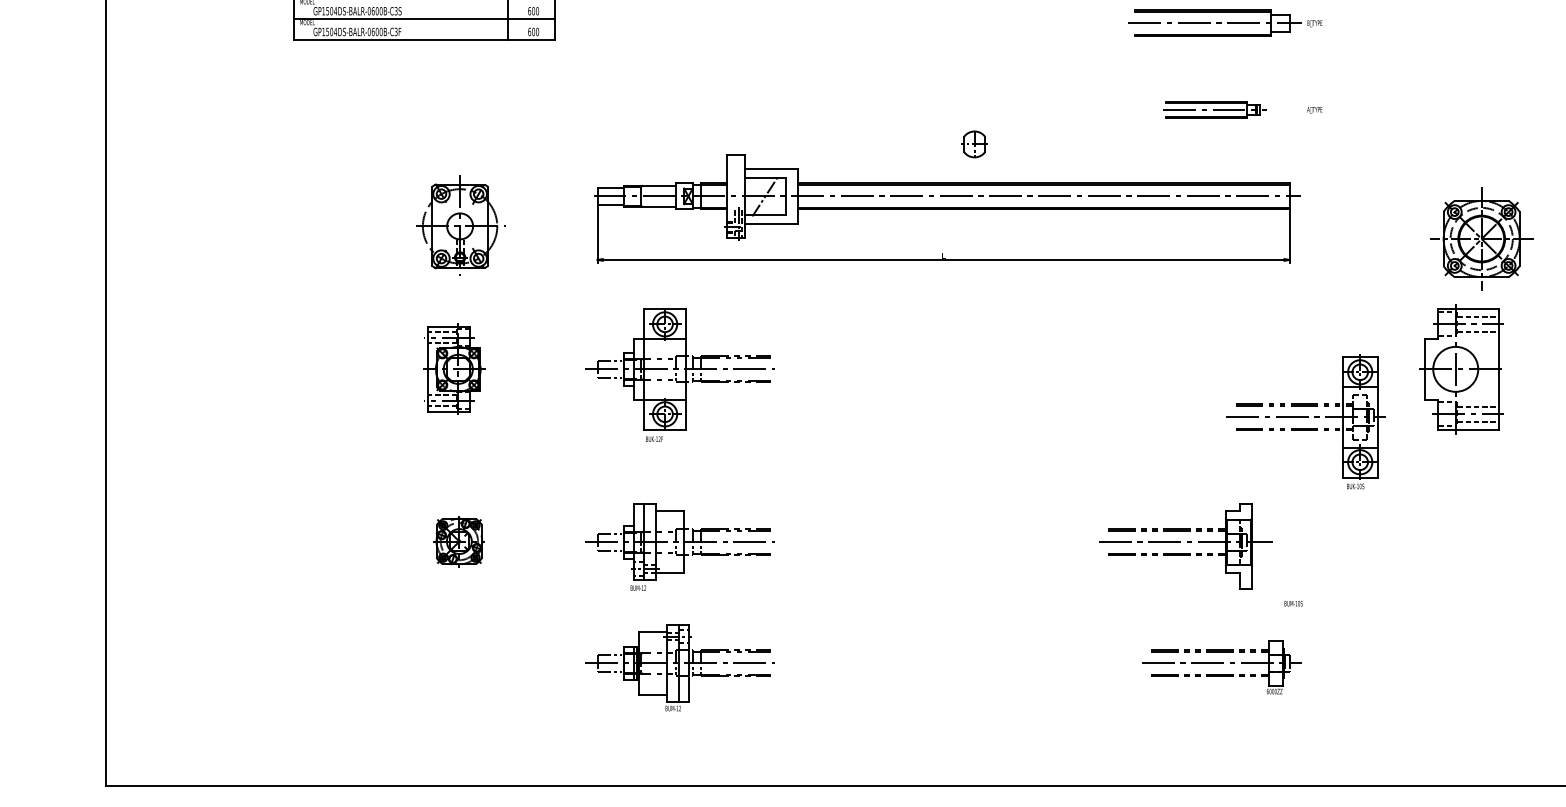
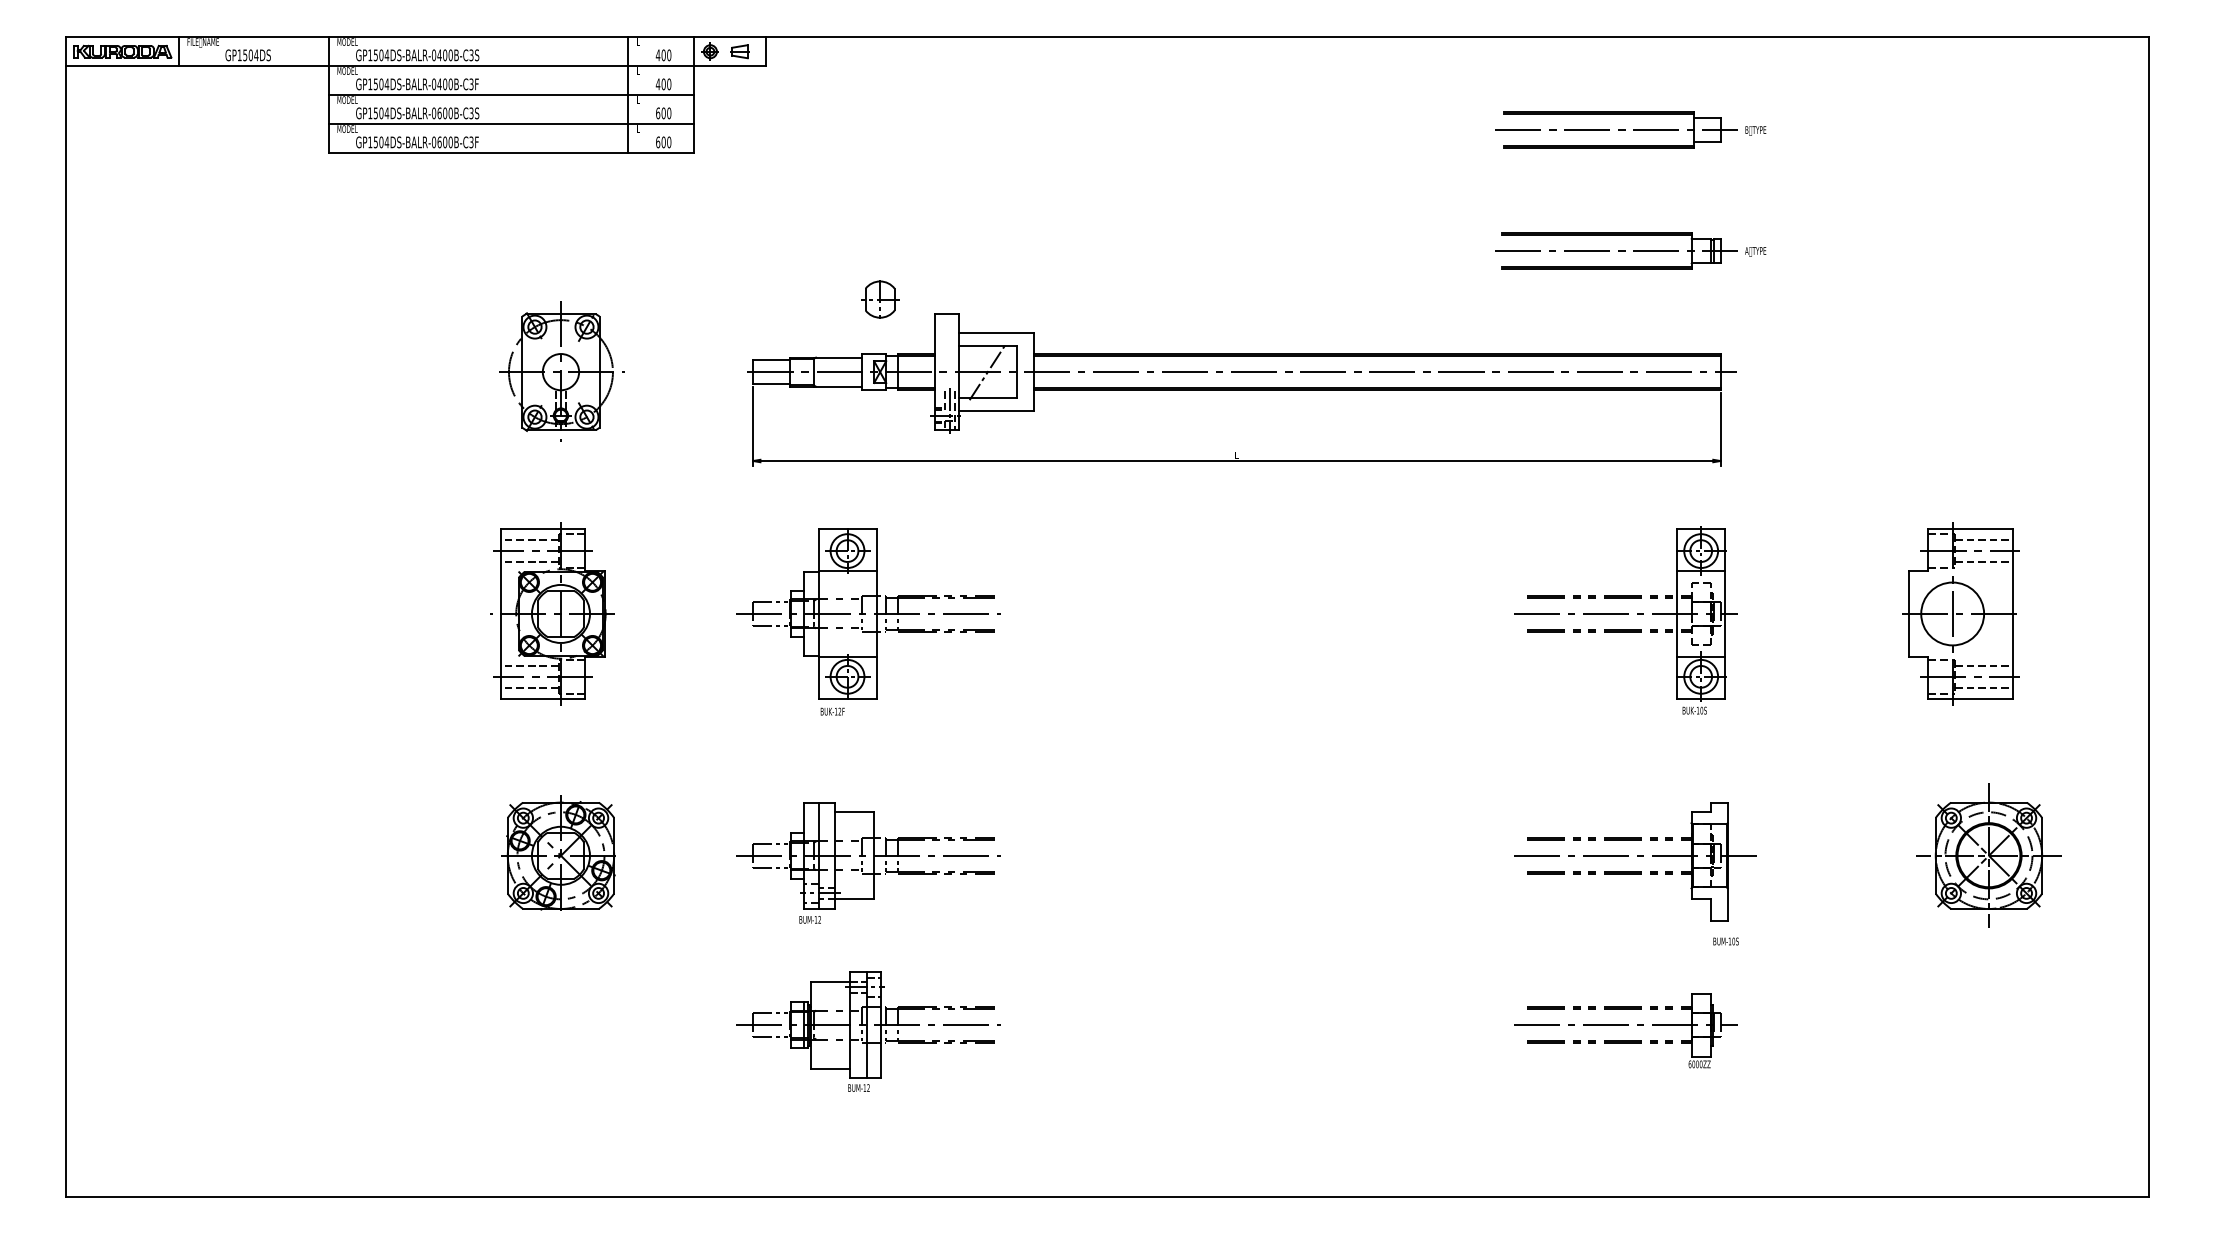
part: (1215, 109) -> (1616, 250), size x1.67
part: (974, 144) -> (880, 299), moved
part: (460, 225) -> (561, 371), moved
part: (1481, 238) -> (1988, 855), moved
part: (454, 369) -> (552, 613), size x1.43
part: (1306, 421) -> (1625, 620), moved
part: (458, 539) -> (558, 852), size x1.67
part: (1185, 546) -> (1635, 861), moved

